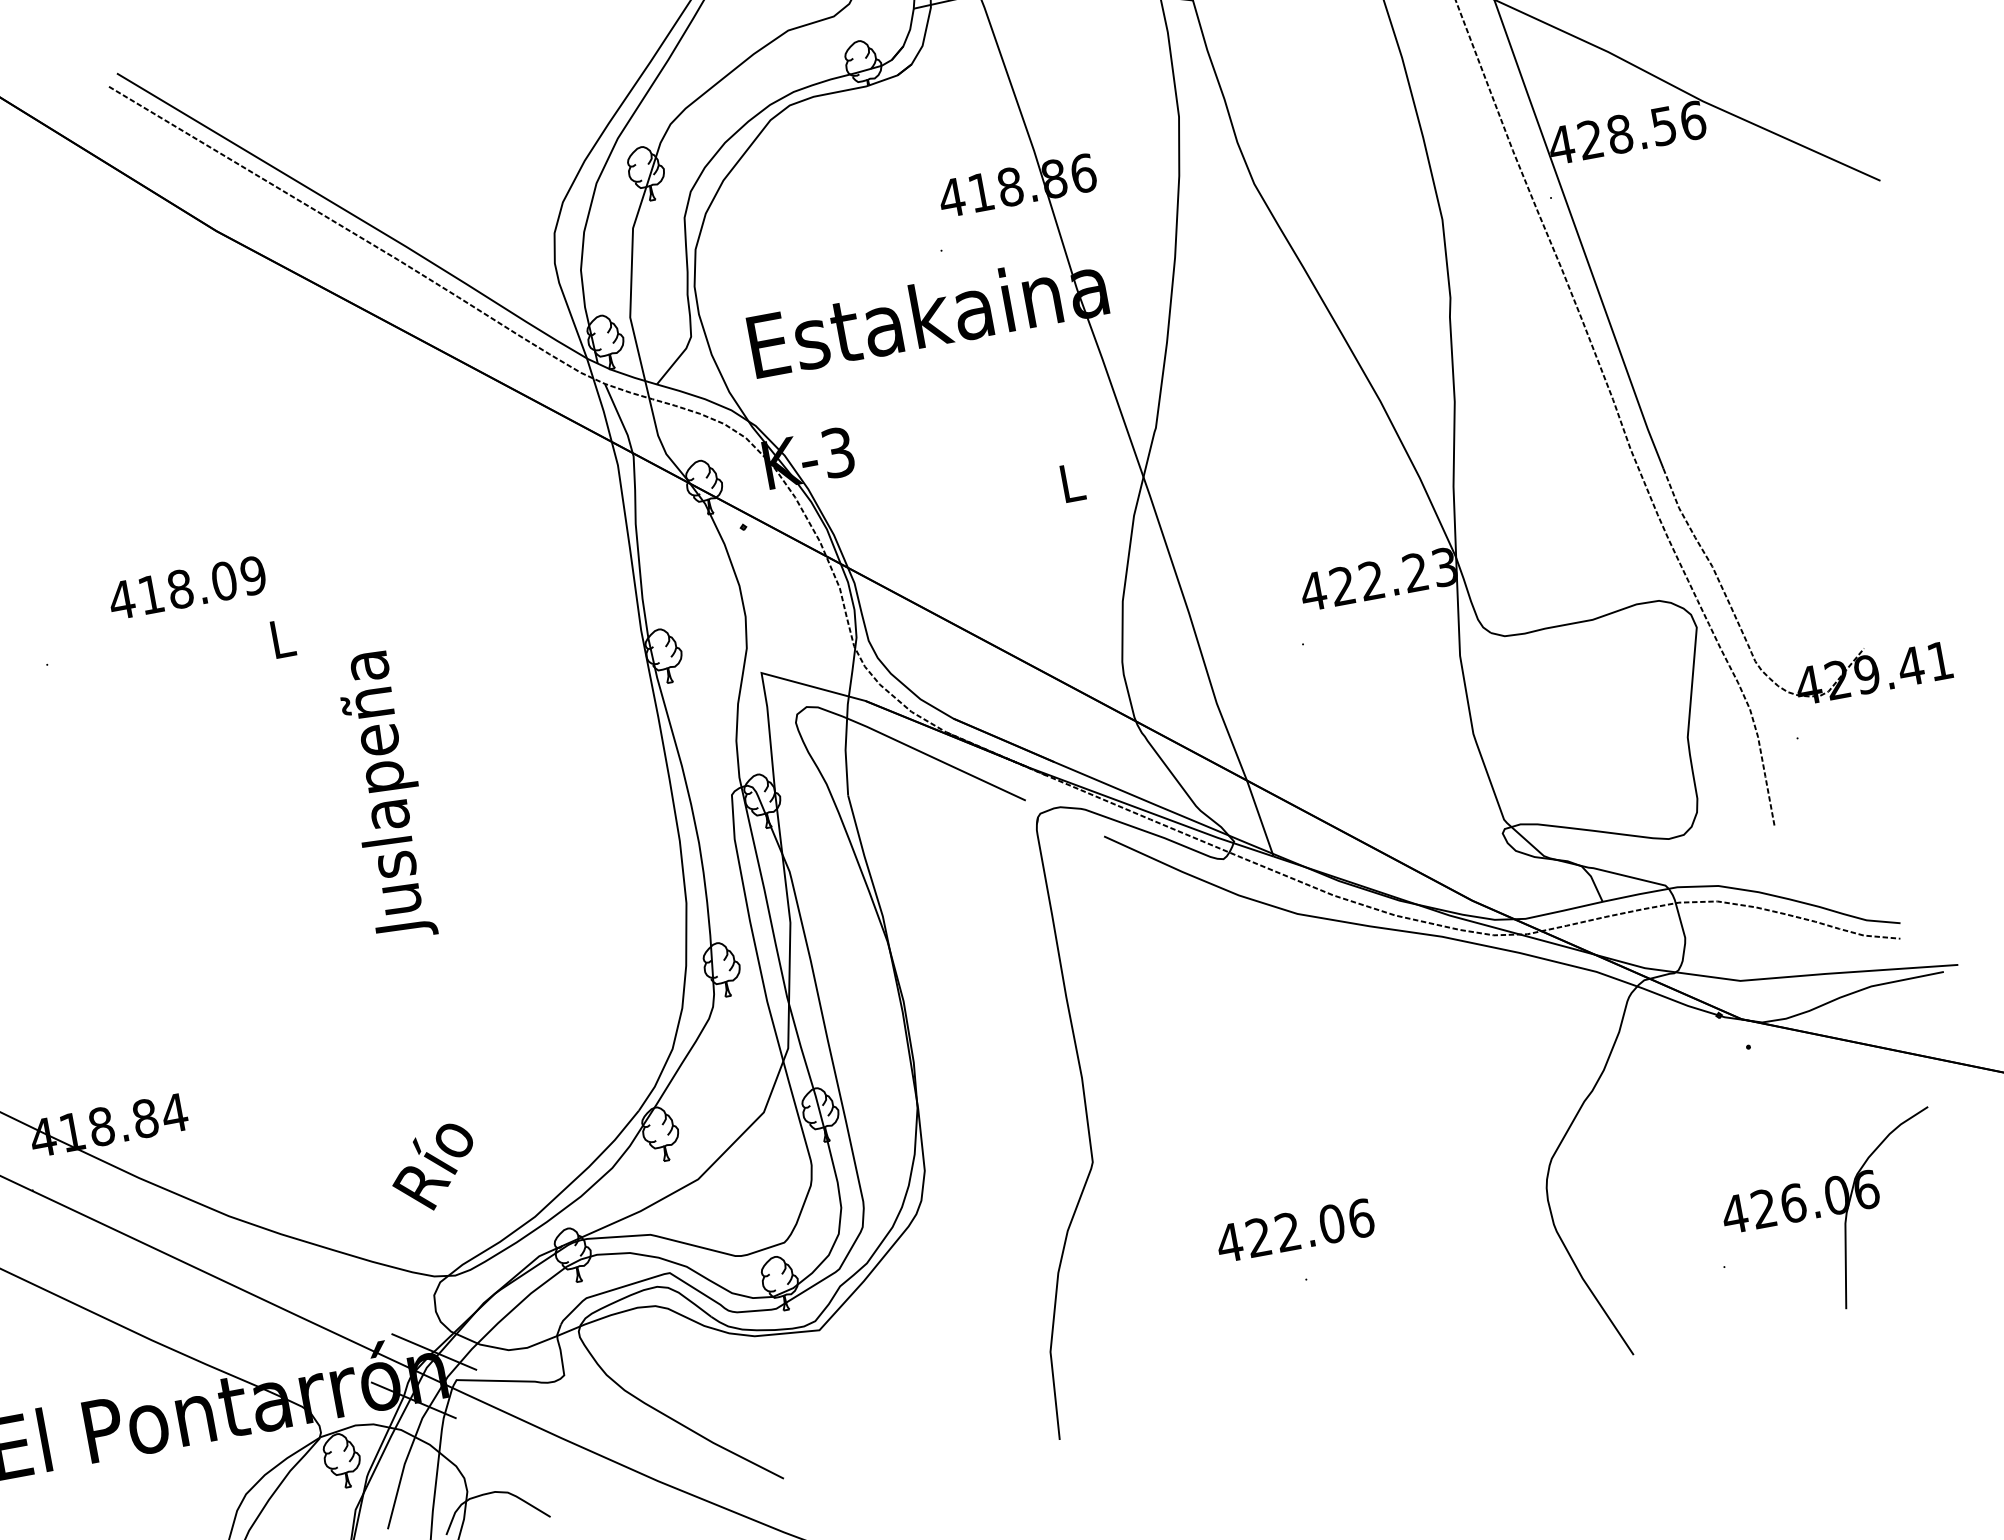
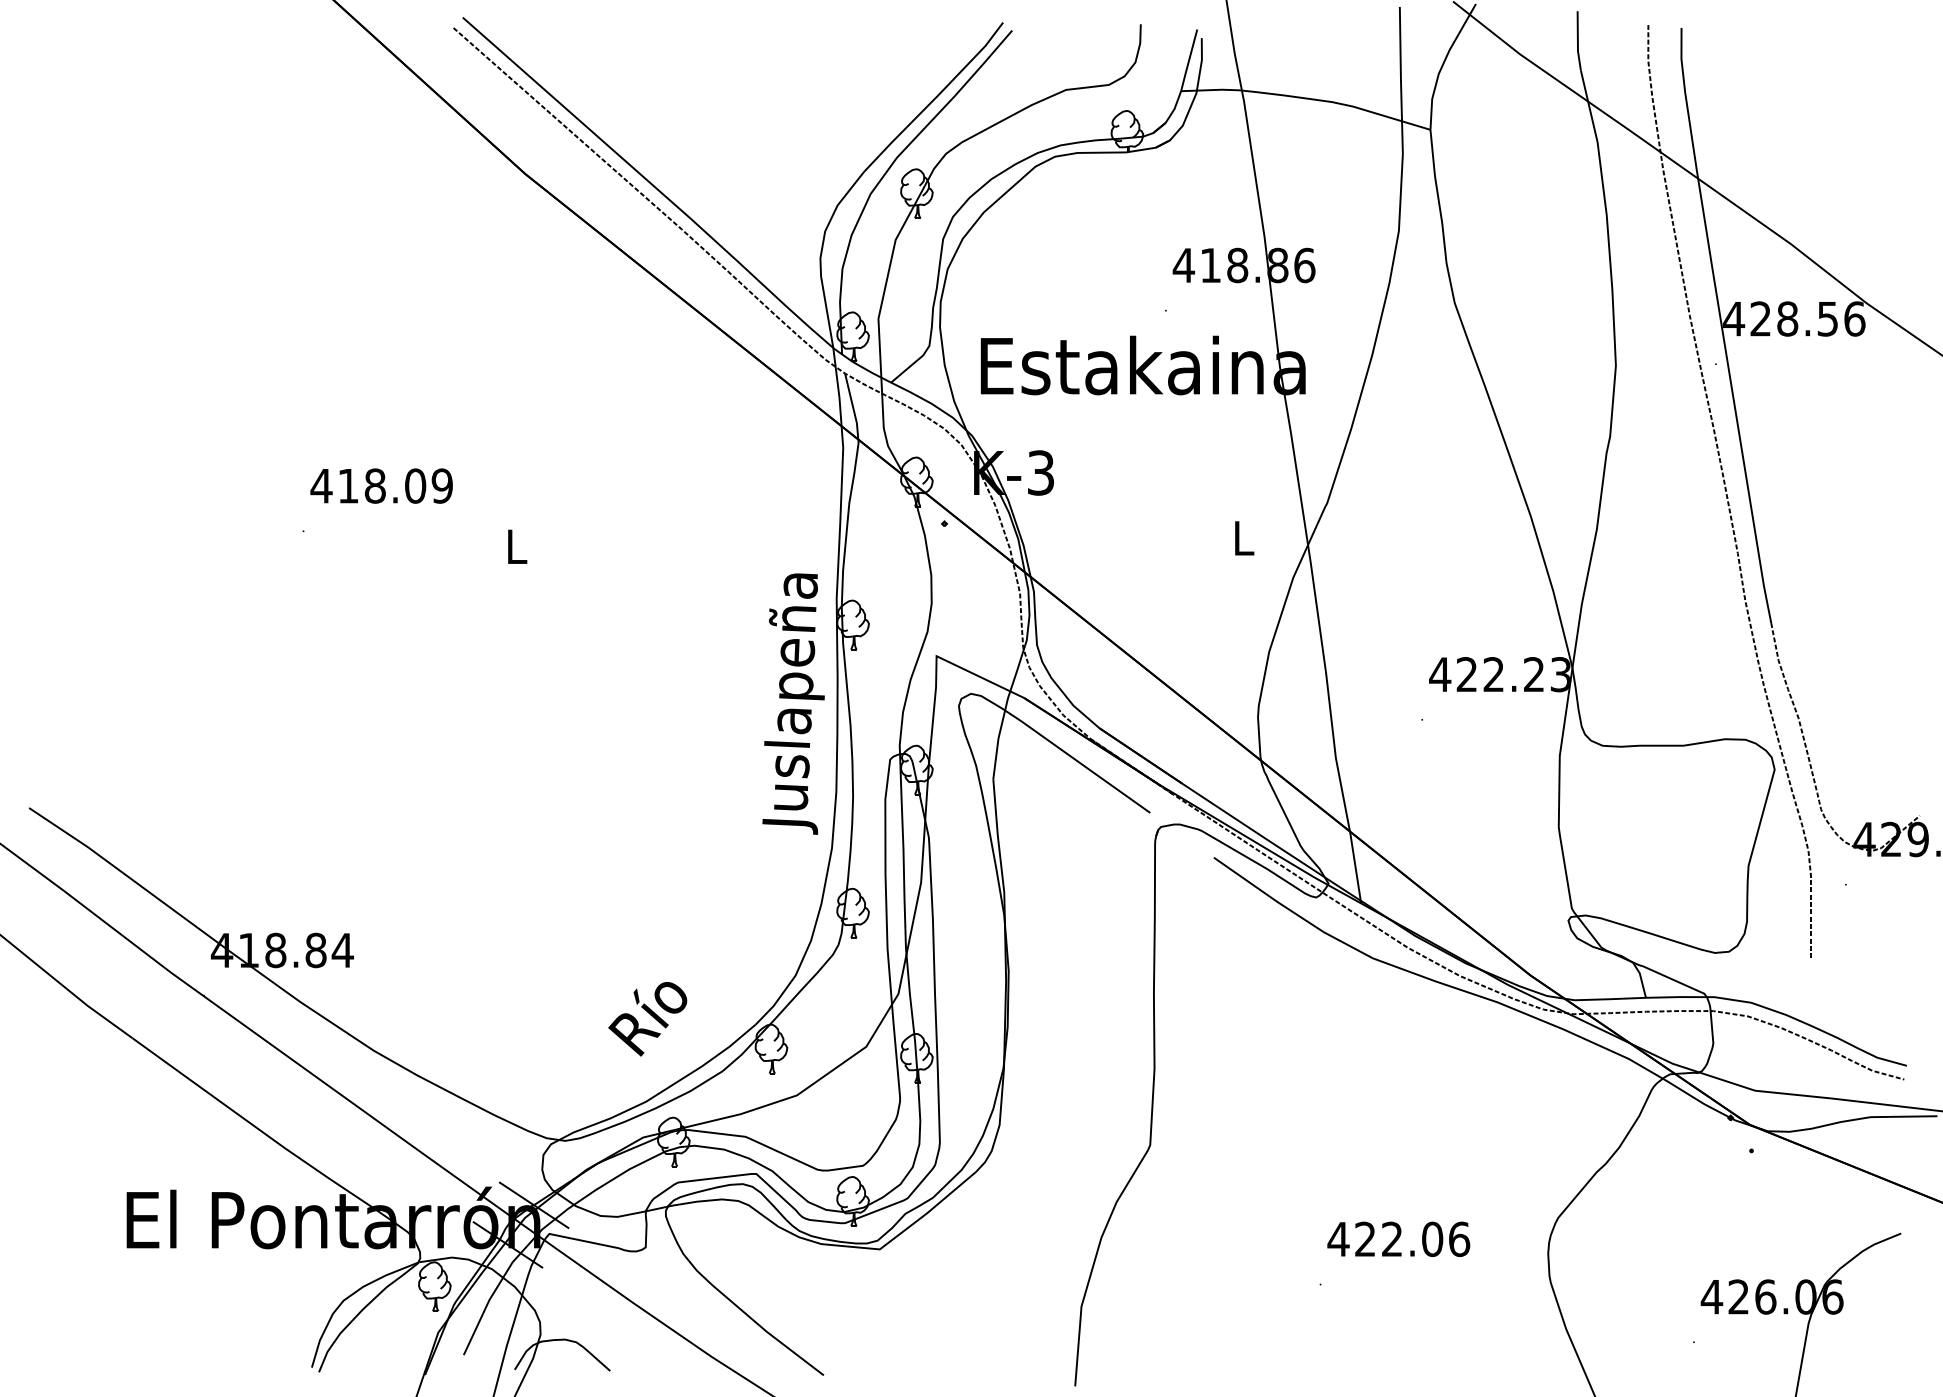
text: (187, 587) -> (381, 485), moved
text: (385, 796) -> (793, 703), moved
text: (433, 1168) -> (647, 1019), moved
text: (1294, 1229) -> (1398, 1238), moved

